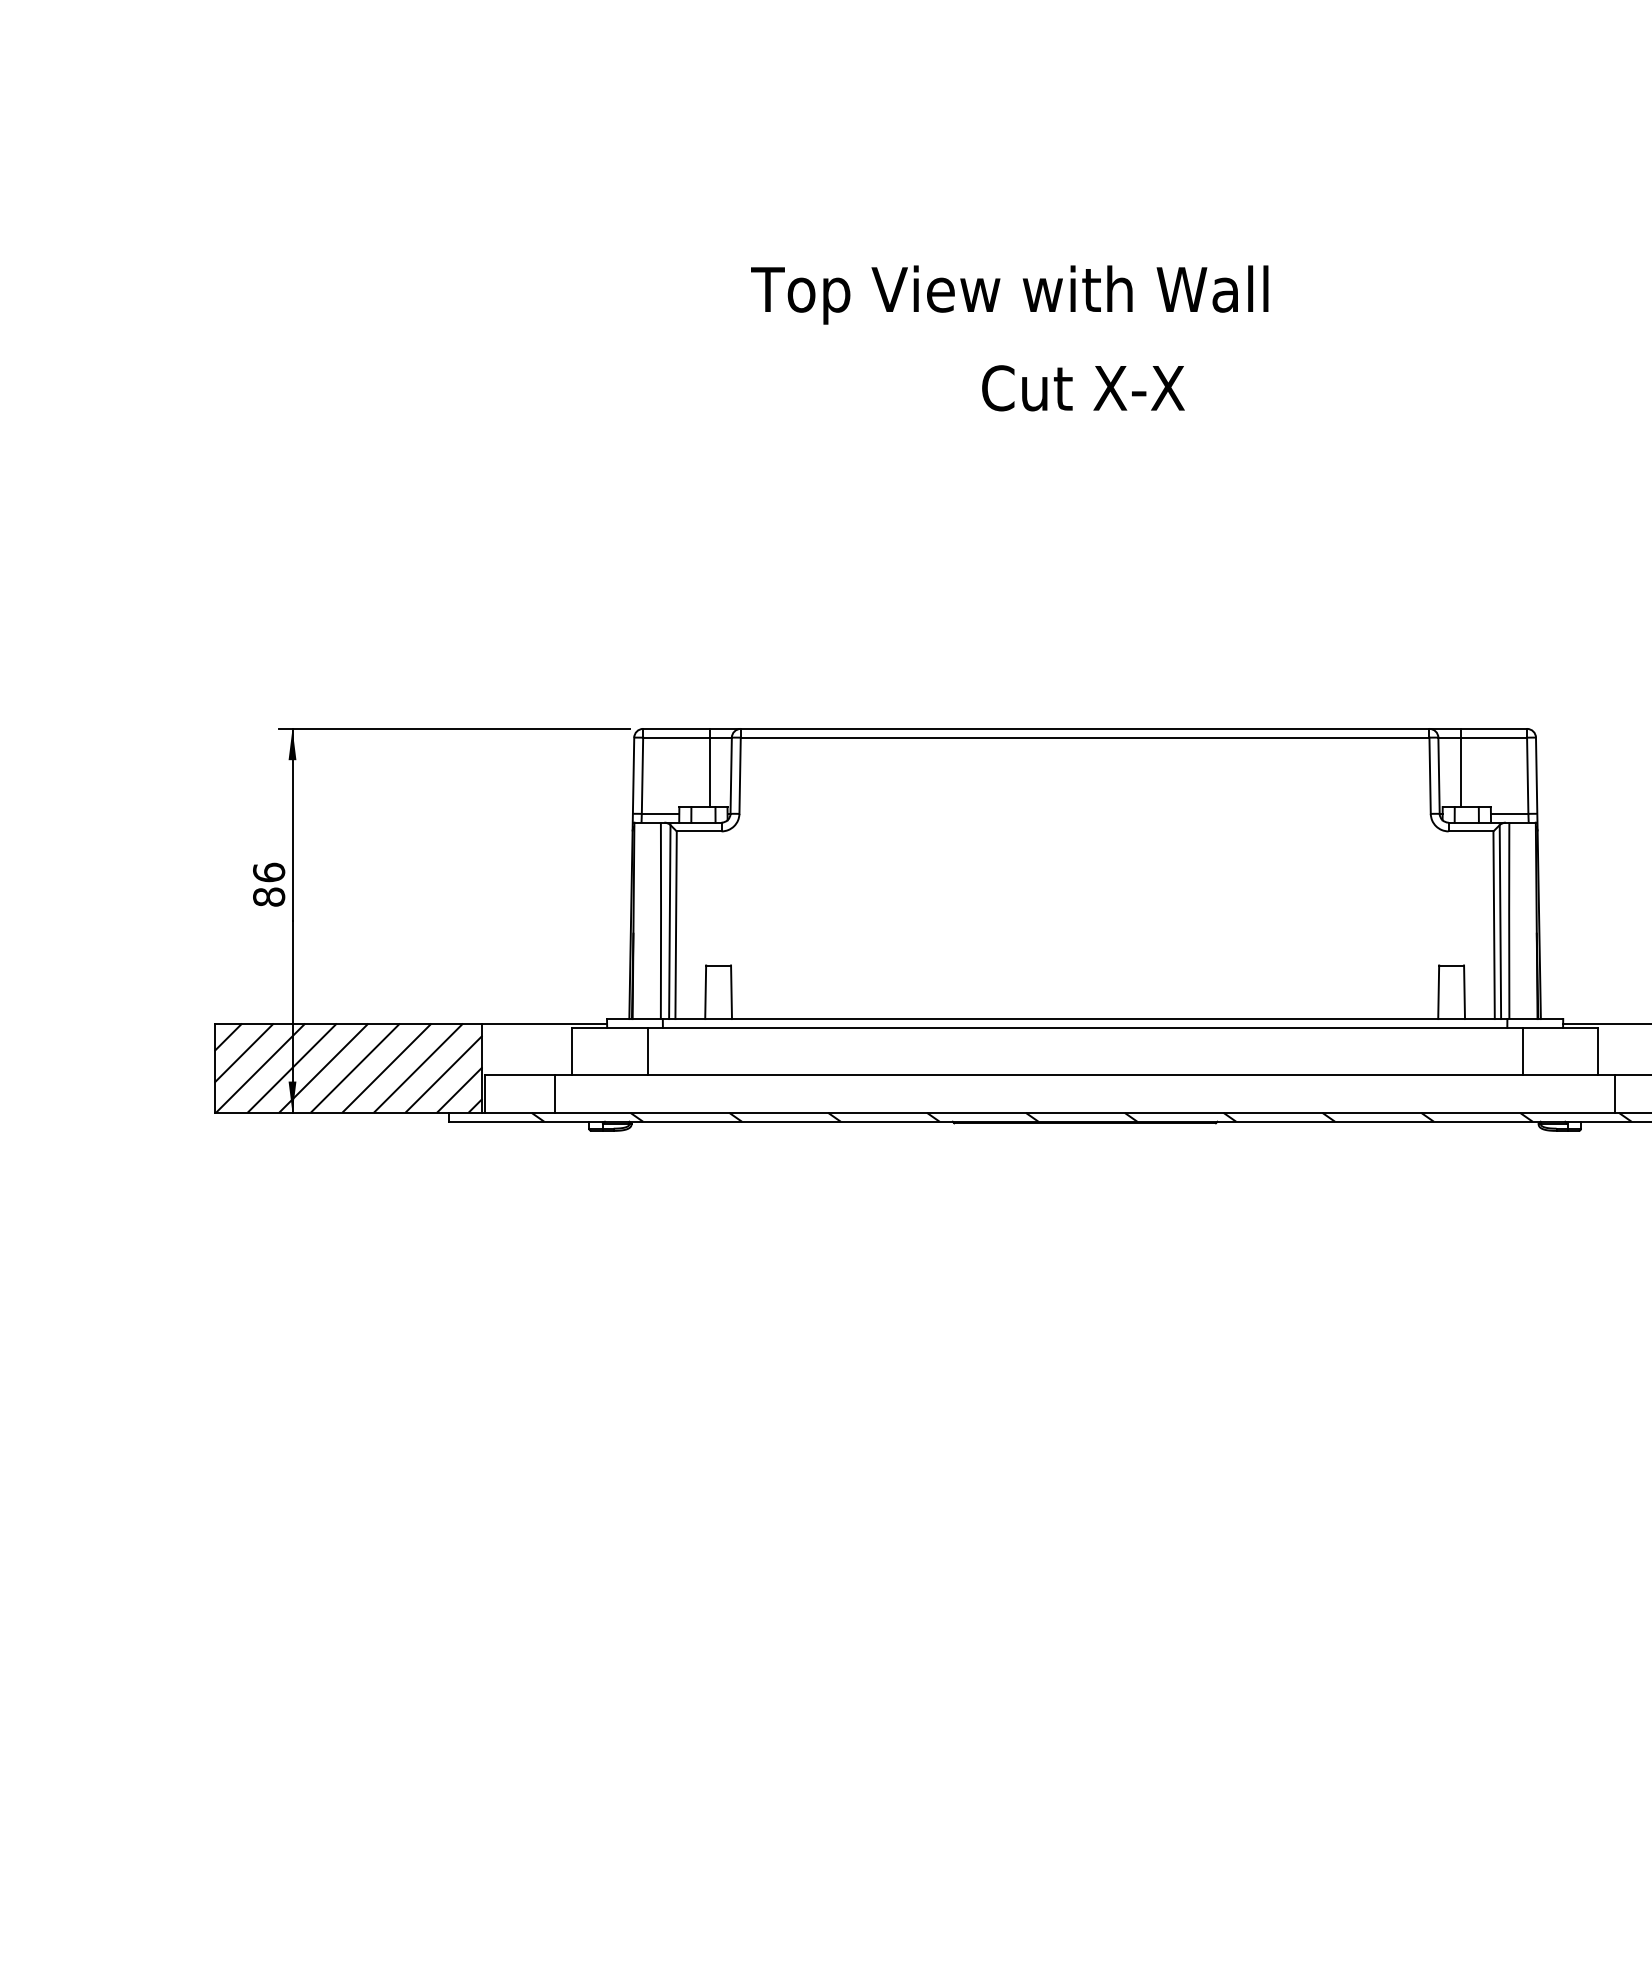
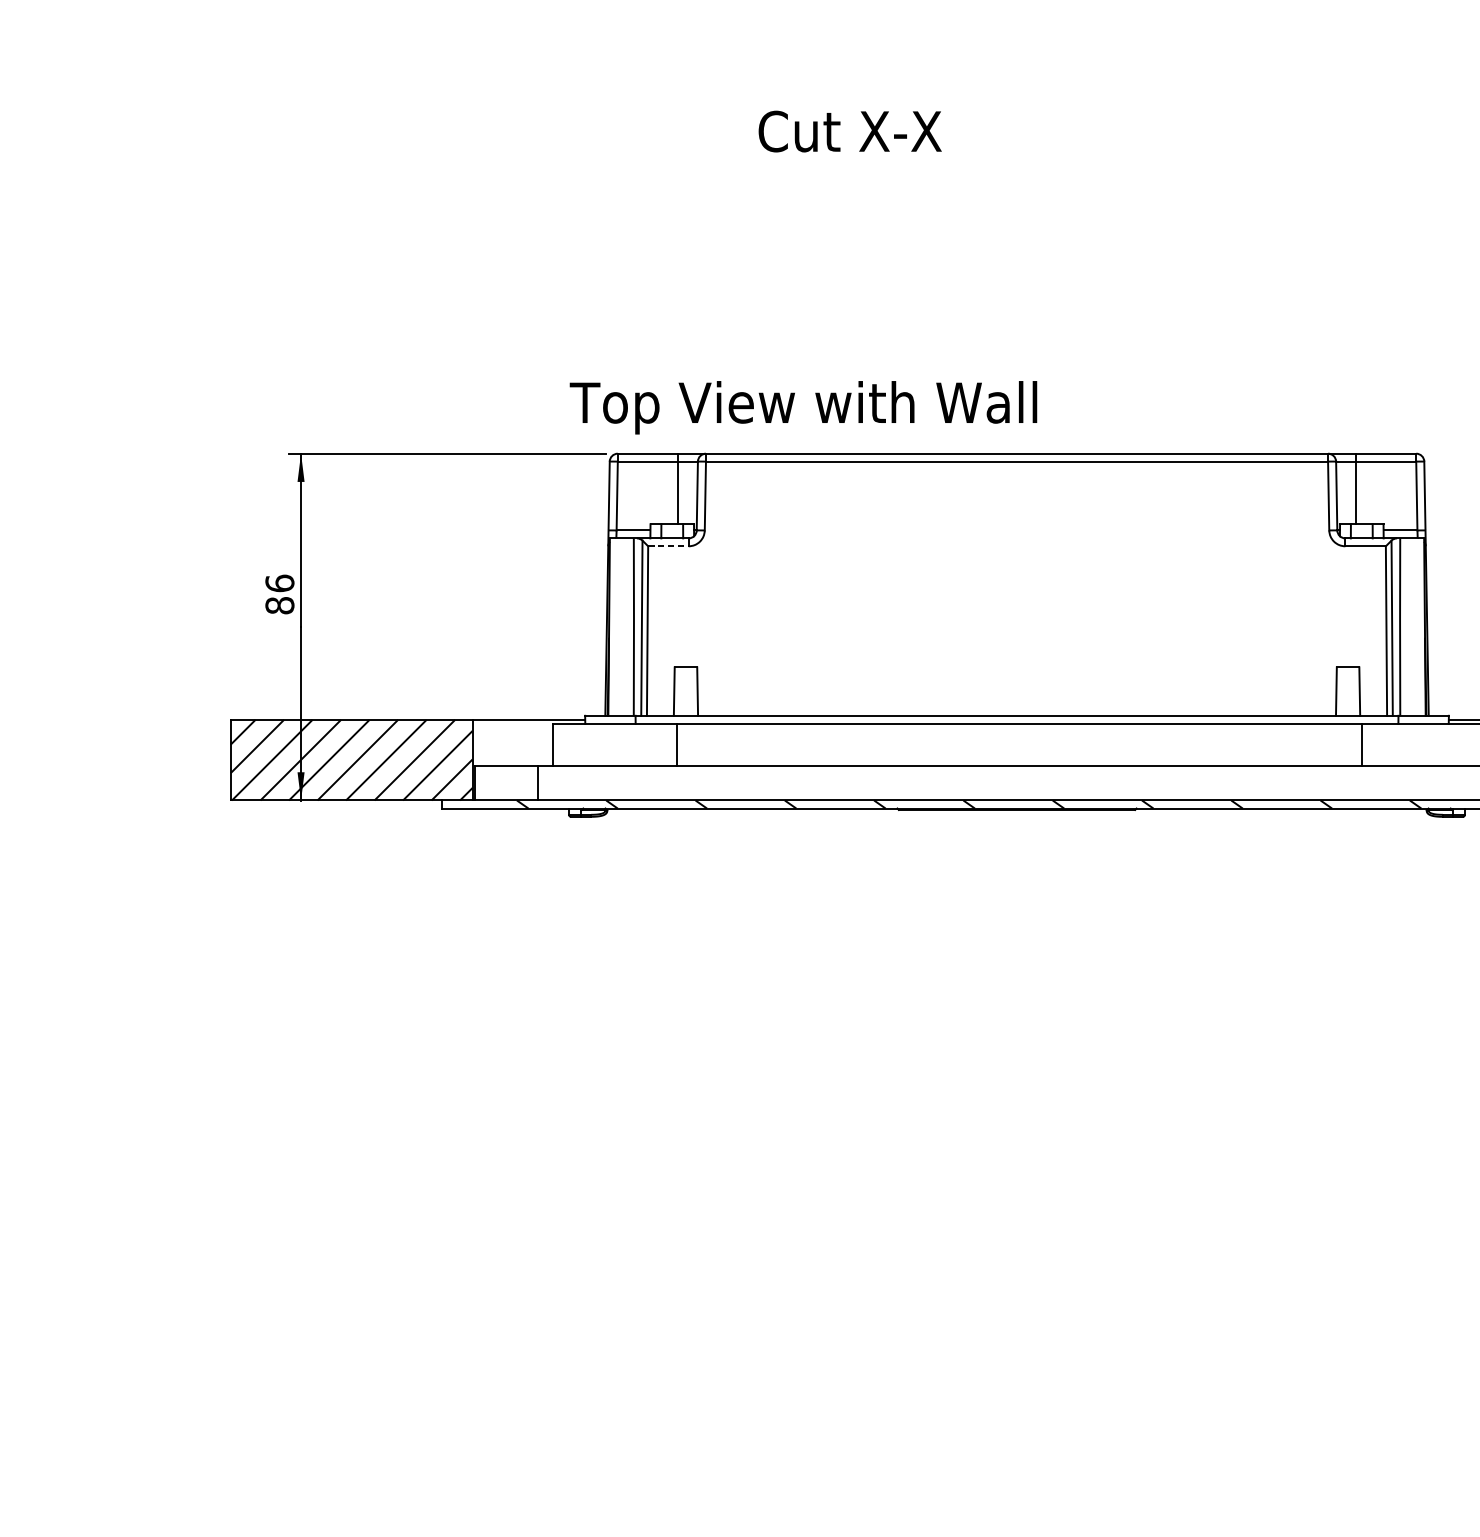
text: (1009, 294) -> (803, 407), moved
text: (1083, 388) -> (850, 131), moved
line: (699, 831) -> (668, 546), solid -> dashed
line: (647, 1051) -> (676, 745), moved
line: (1522, 1051) -> (1361, 745), moved

